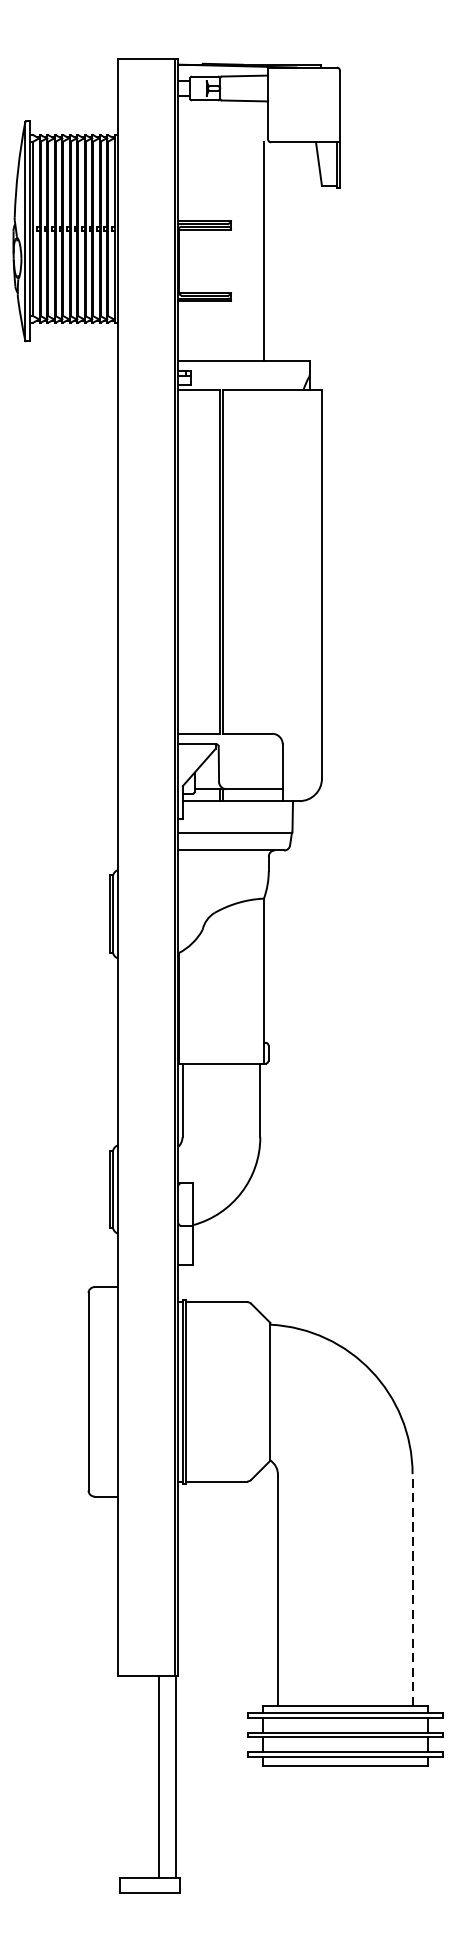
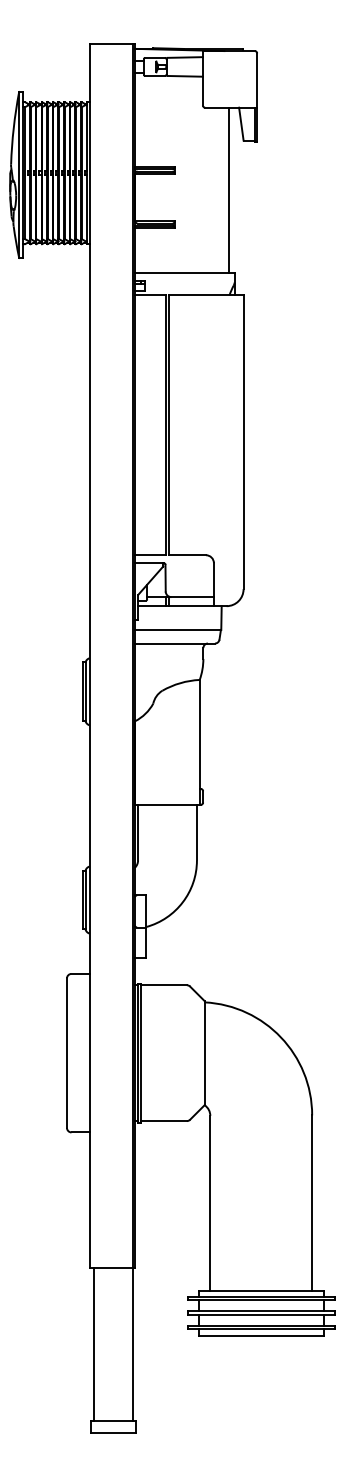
line: (263, 250) -> (228, 189), moved
line: (413, 1590) -> (312, 1203), dashed -> solid
line: (159, 1776) -> (93, 1344), moved

